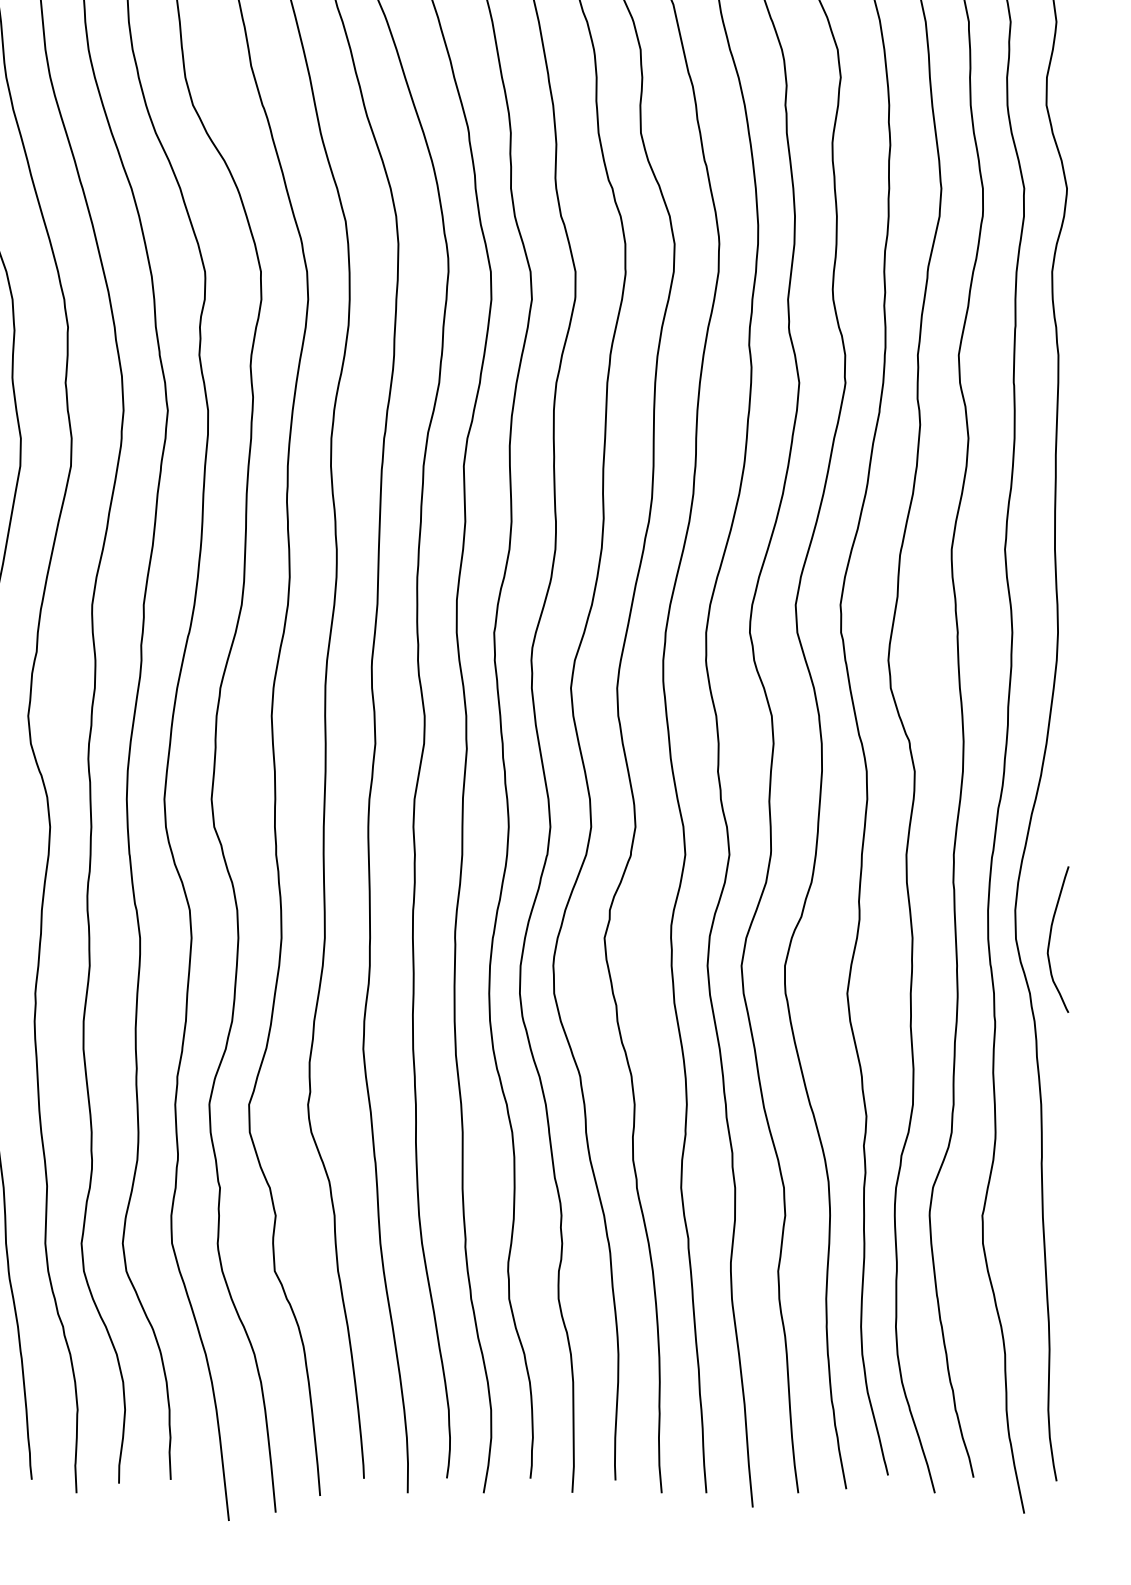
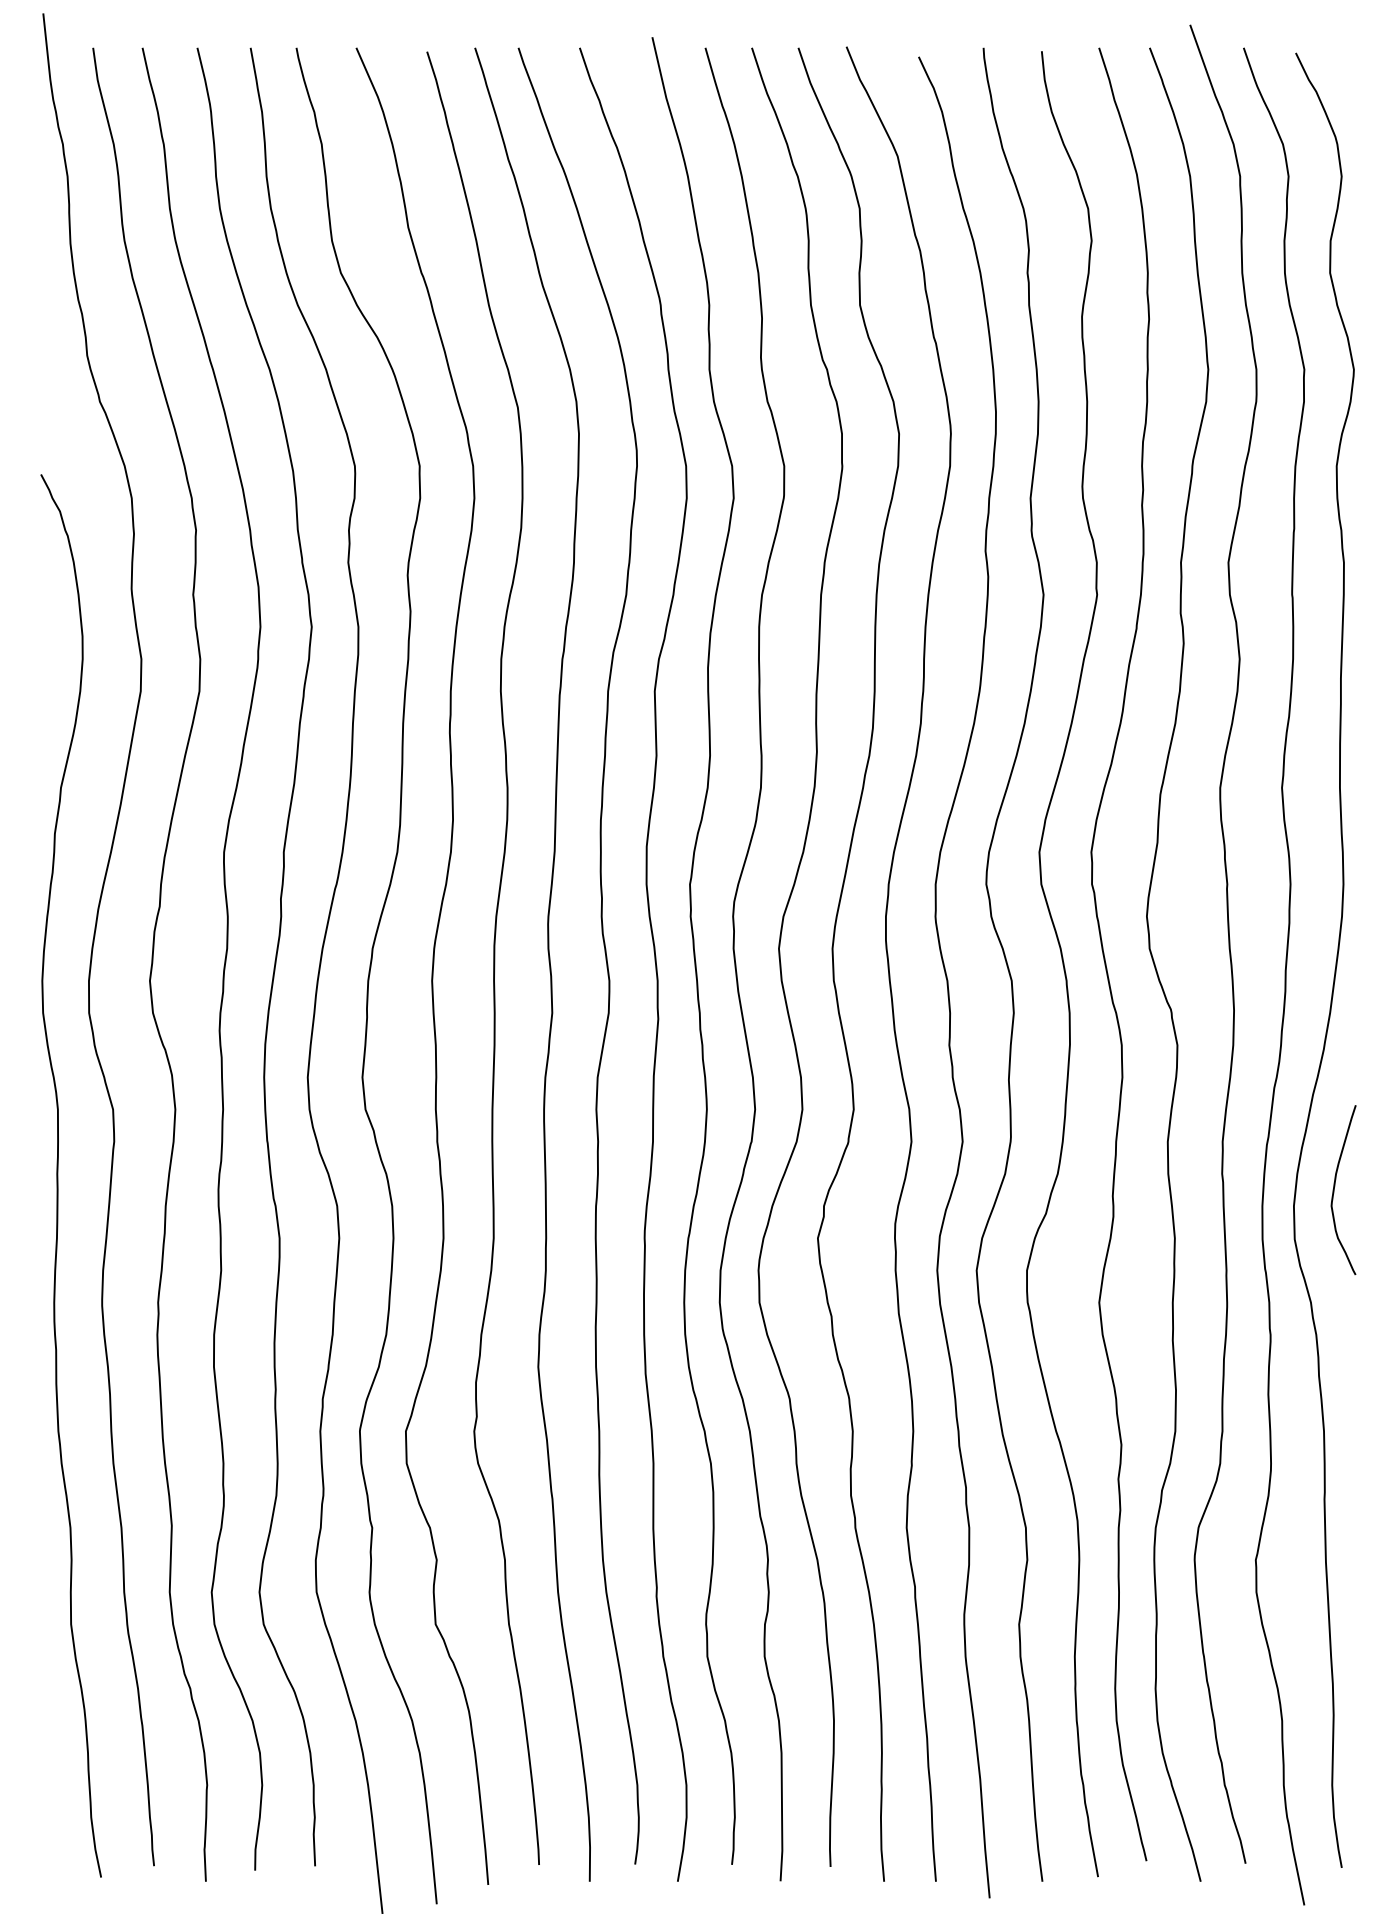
curve: (1051, 936) -> (1335, 1186), moved

